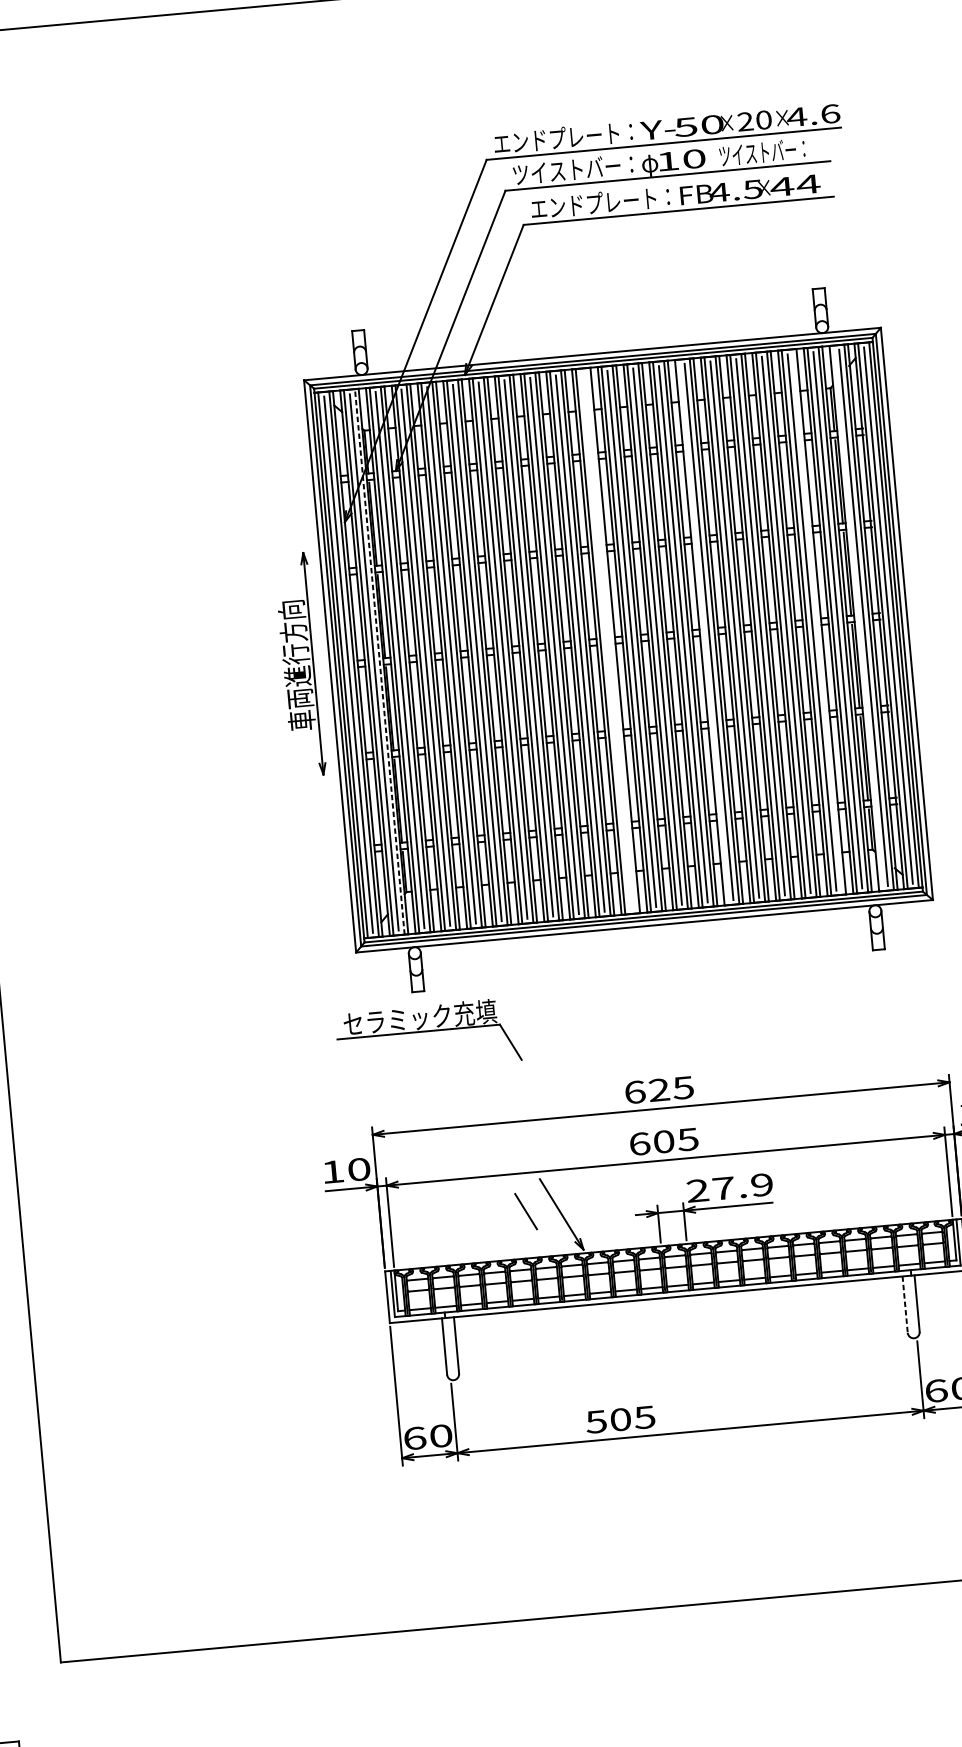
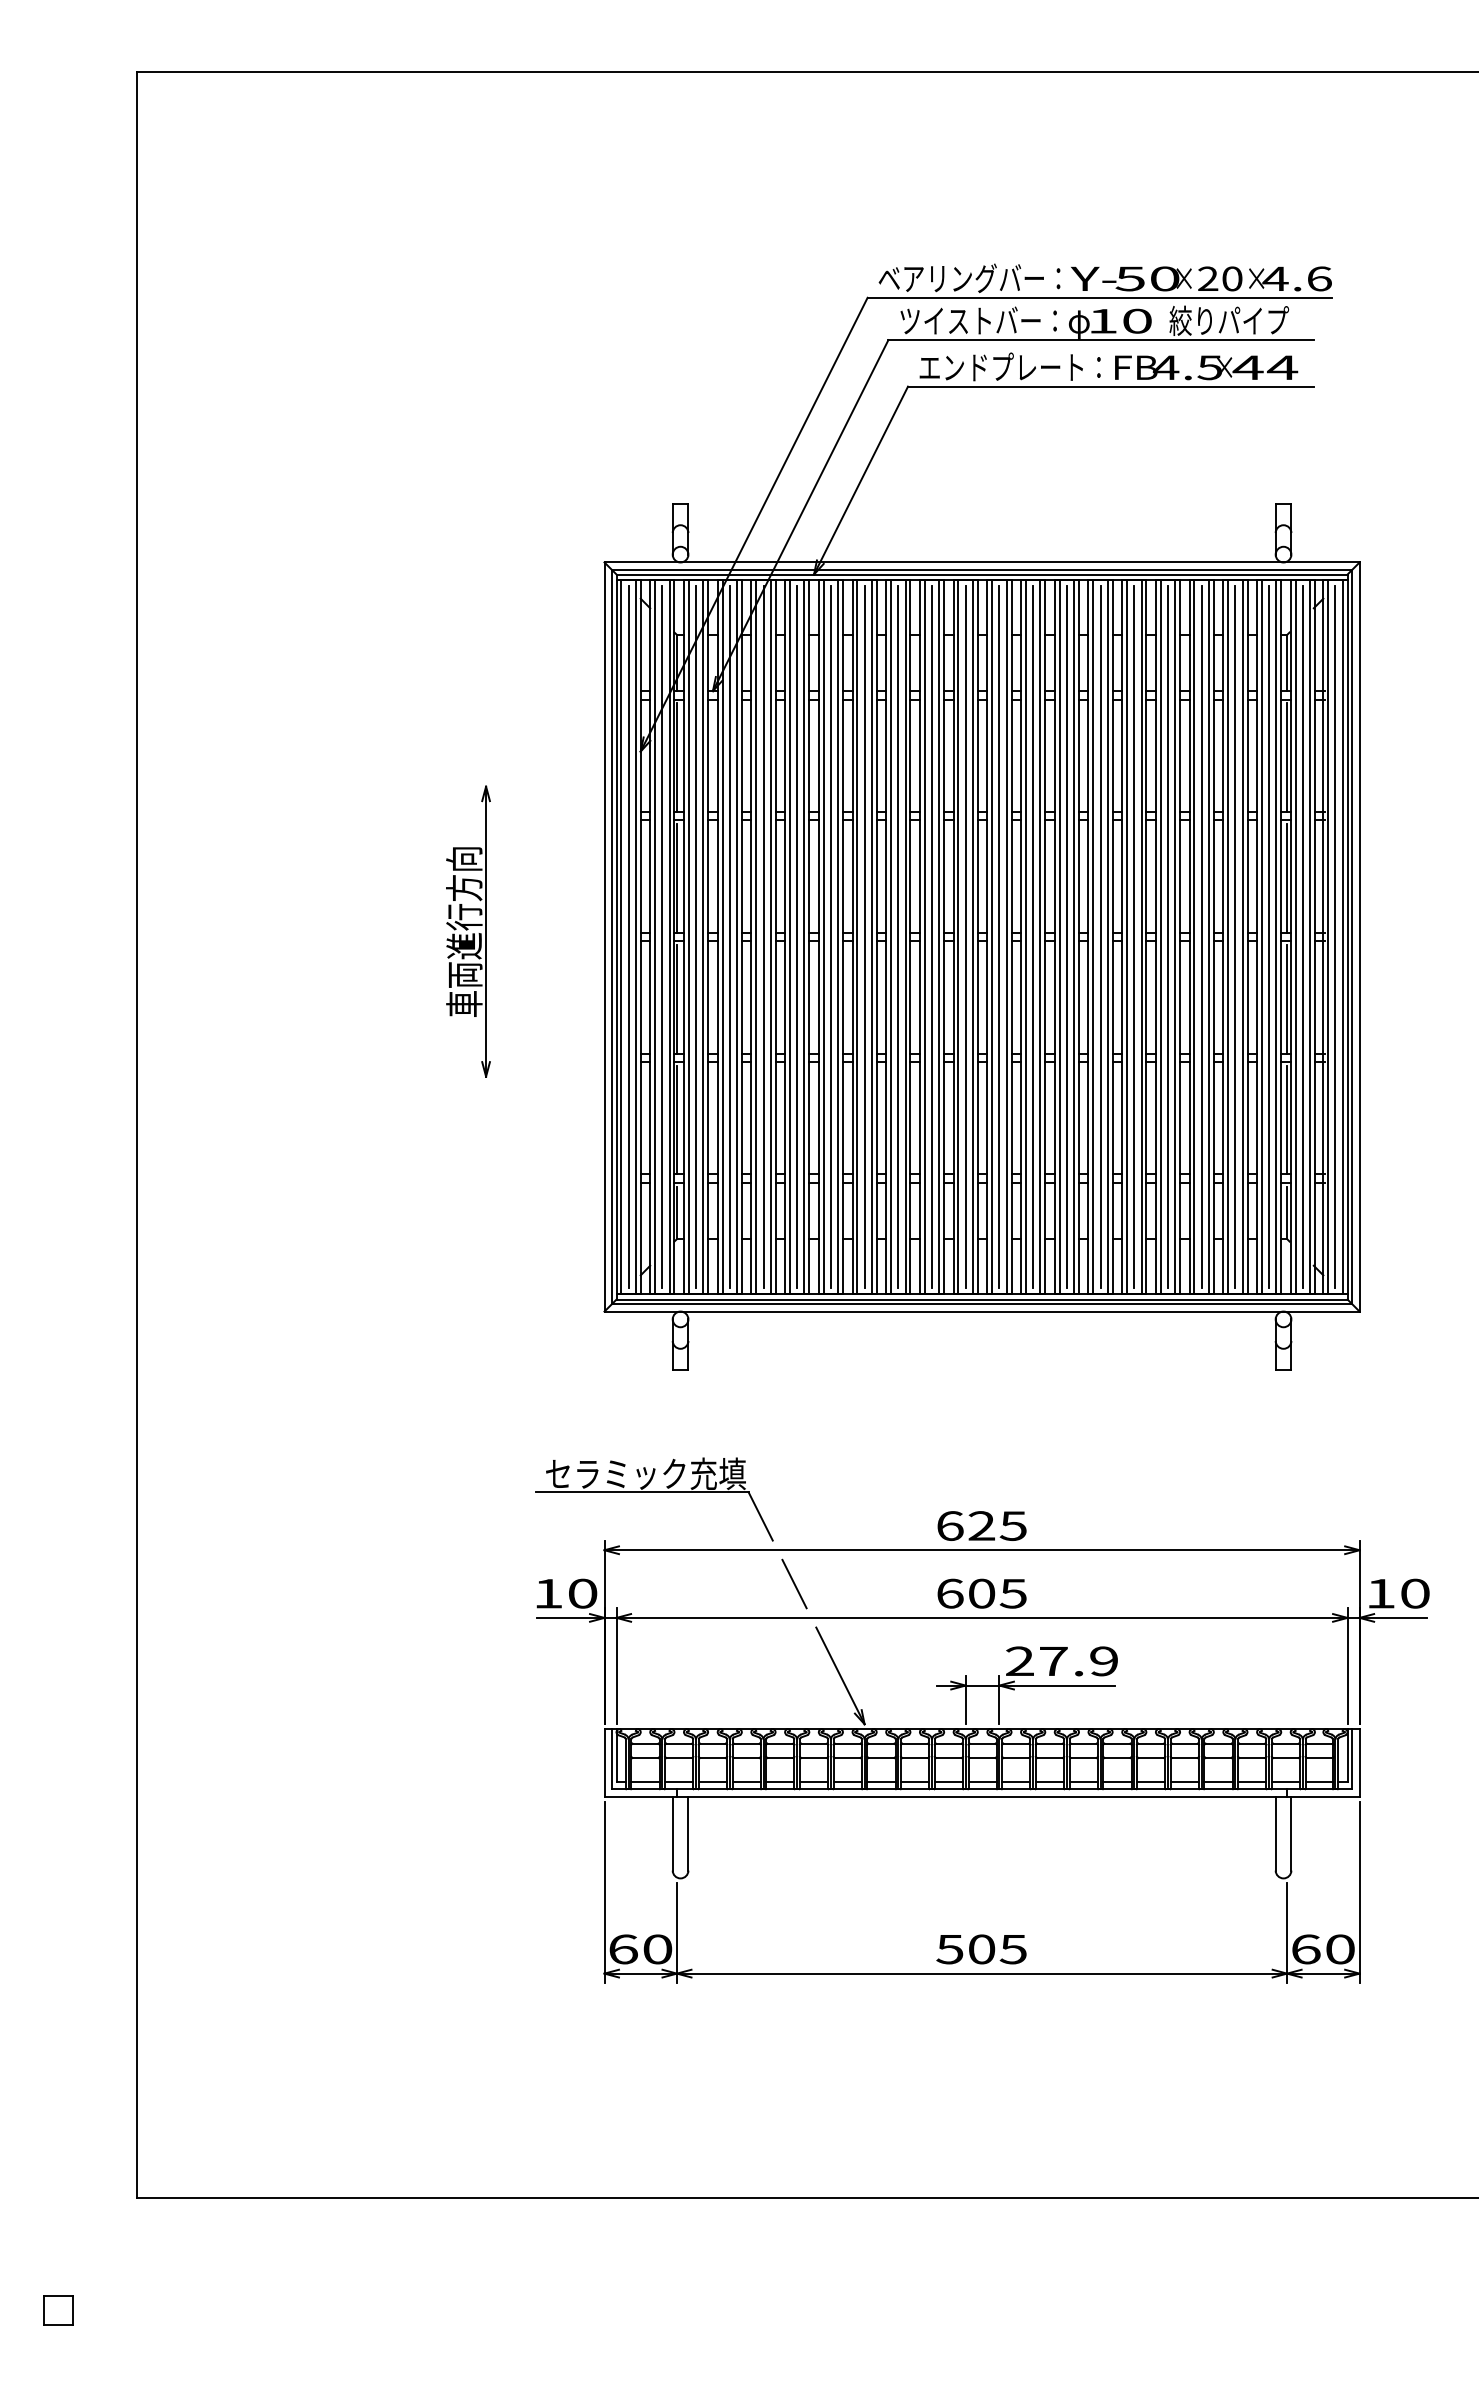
text: (556, 138) -> (960, 278), エンドプレート： -> ベアリングバー：
text: (764, 152) -> (1229, 320), ツイストバー： -> 絞りパイプ
line: (857, 617) -> (1295, 936), added
line: (817, 621) -> (1242, 936), added
line: (703, 632) -> (1093, 936), added
line: (611, 640) -> (972, 936), added
line: (605, 641) -> (965, 937), added
line: (379, 661) -> (669, 936), dashed -> solid
part: (299, 664) -> (468, 931), moved
part: (428, 1031) -> (654, 1492), moved
line: (526, 1211) -> (794, 1583), moved
line: (904, 1304) -> (1275, 1833), dashed -> solid
text: (620, 1419) -> (981, 1949), moved

